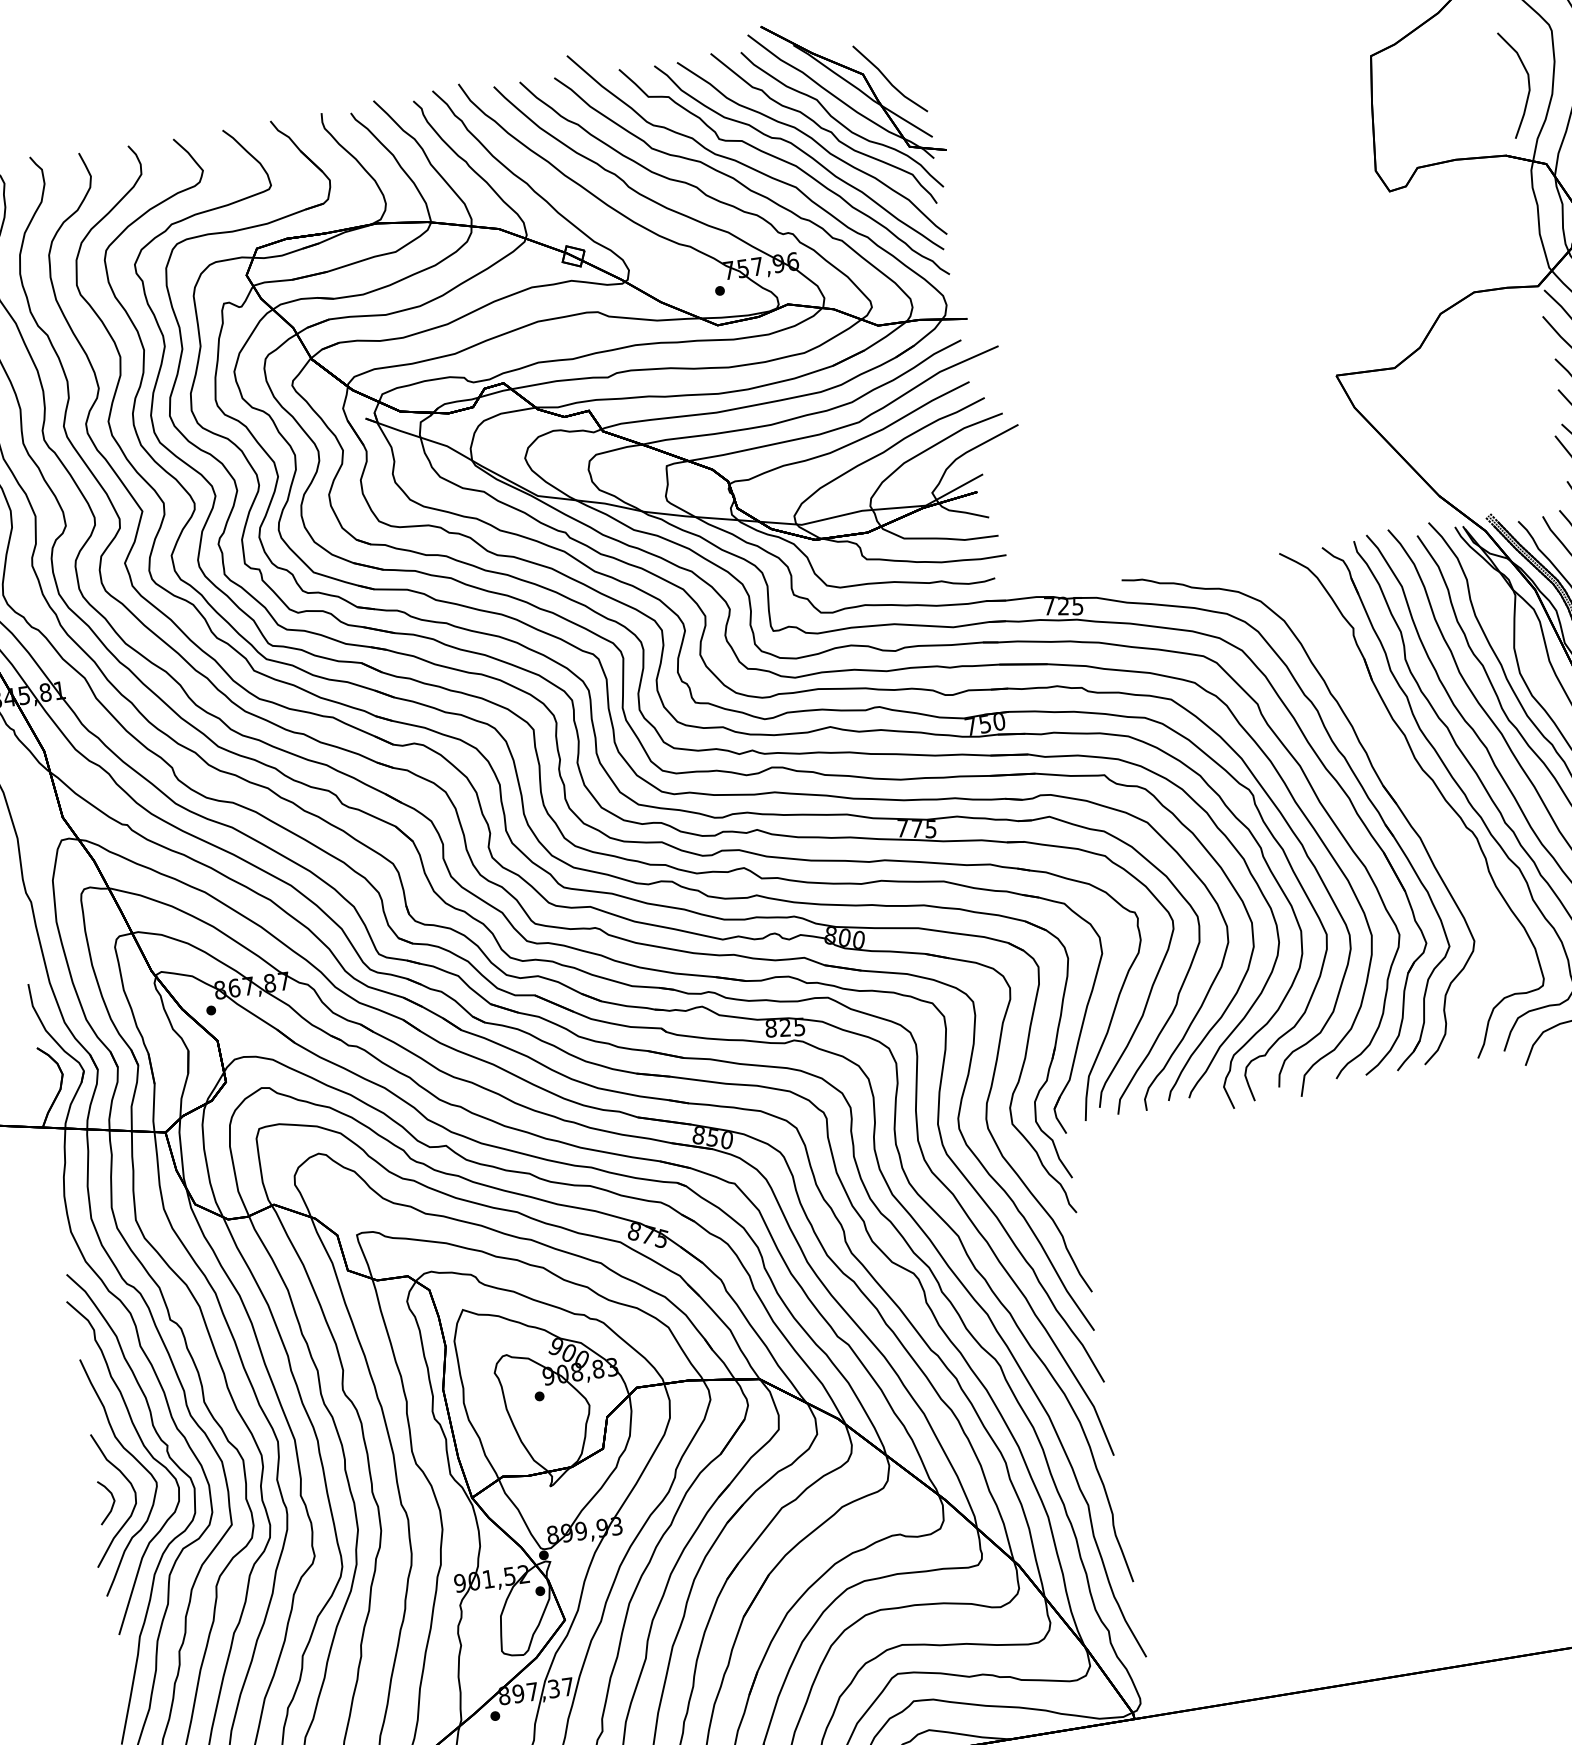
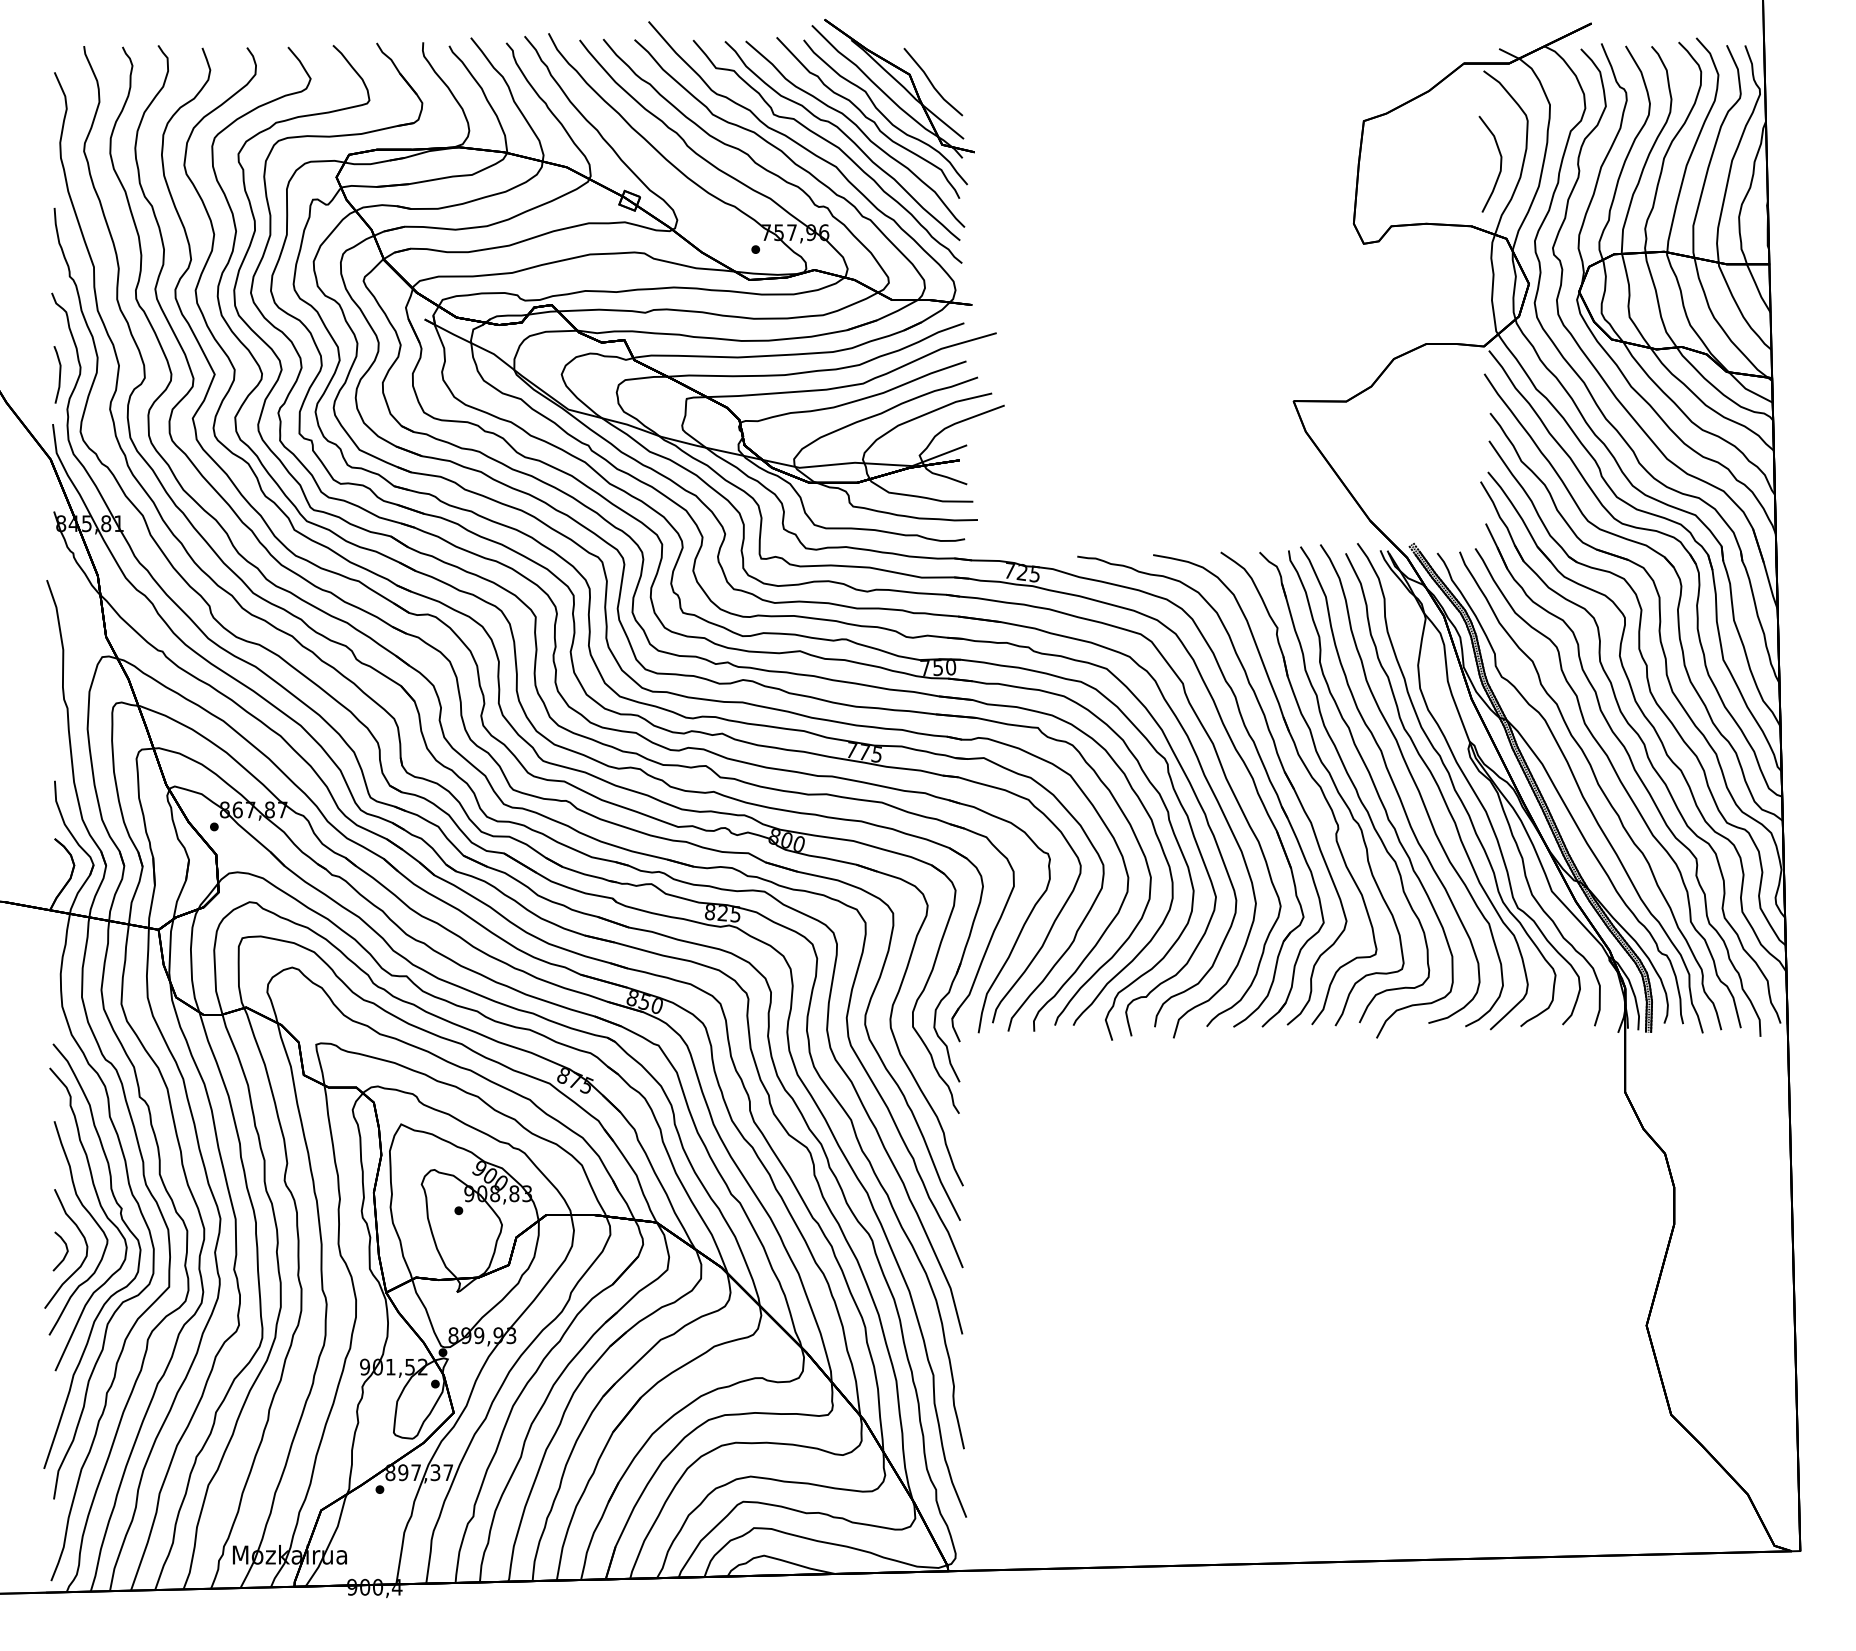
part: (1403, 776) -> (1303, 765), added

